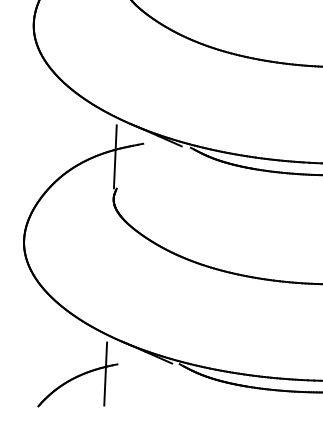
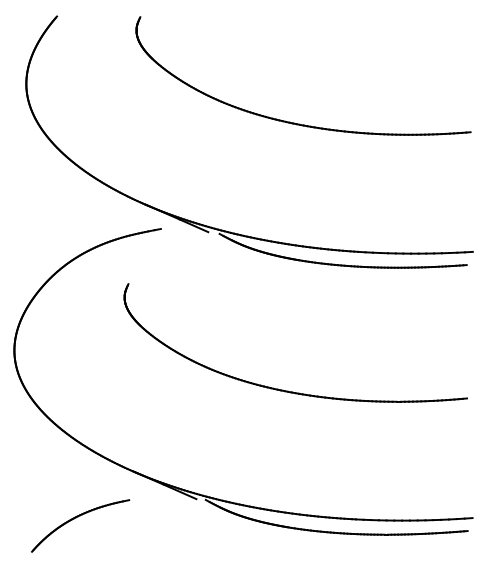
line: (115, 156) -> (126, 244), removed
line: (105, 373) -> (114, 511), removed

